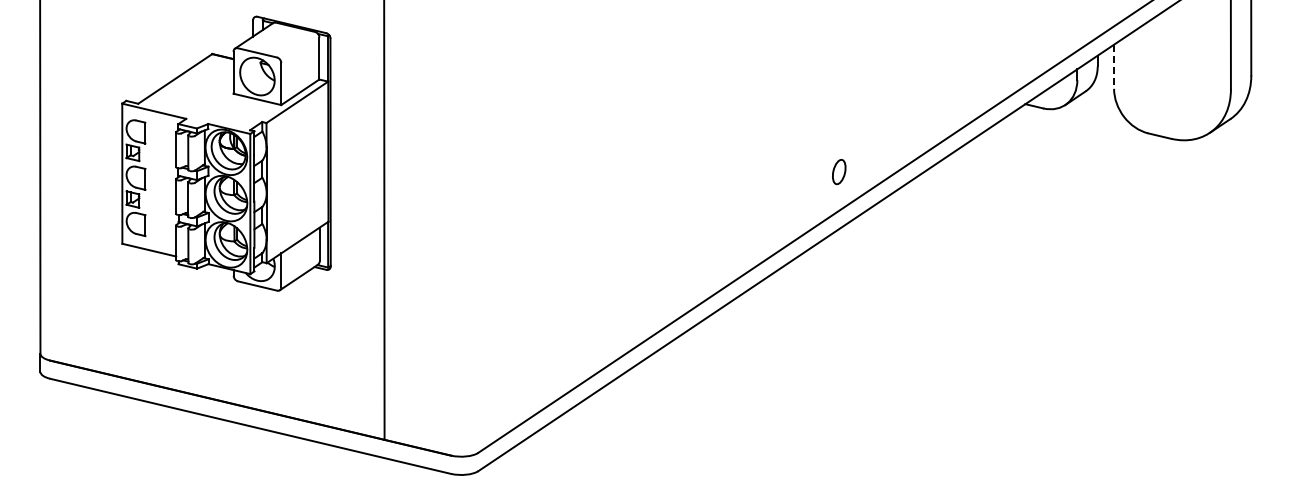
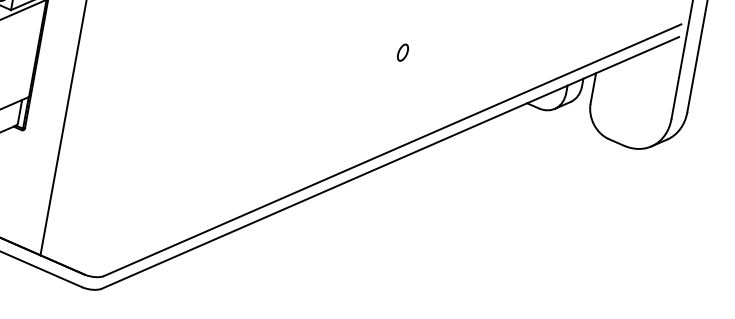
line: (1114, 67) -> (593, 89), dashed -> solid
part: (839, 172) -> (403, 53), moved

